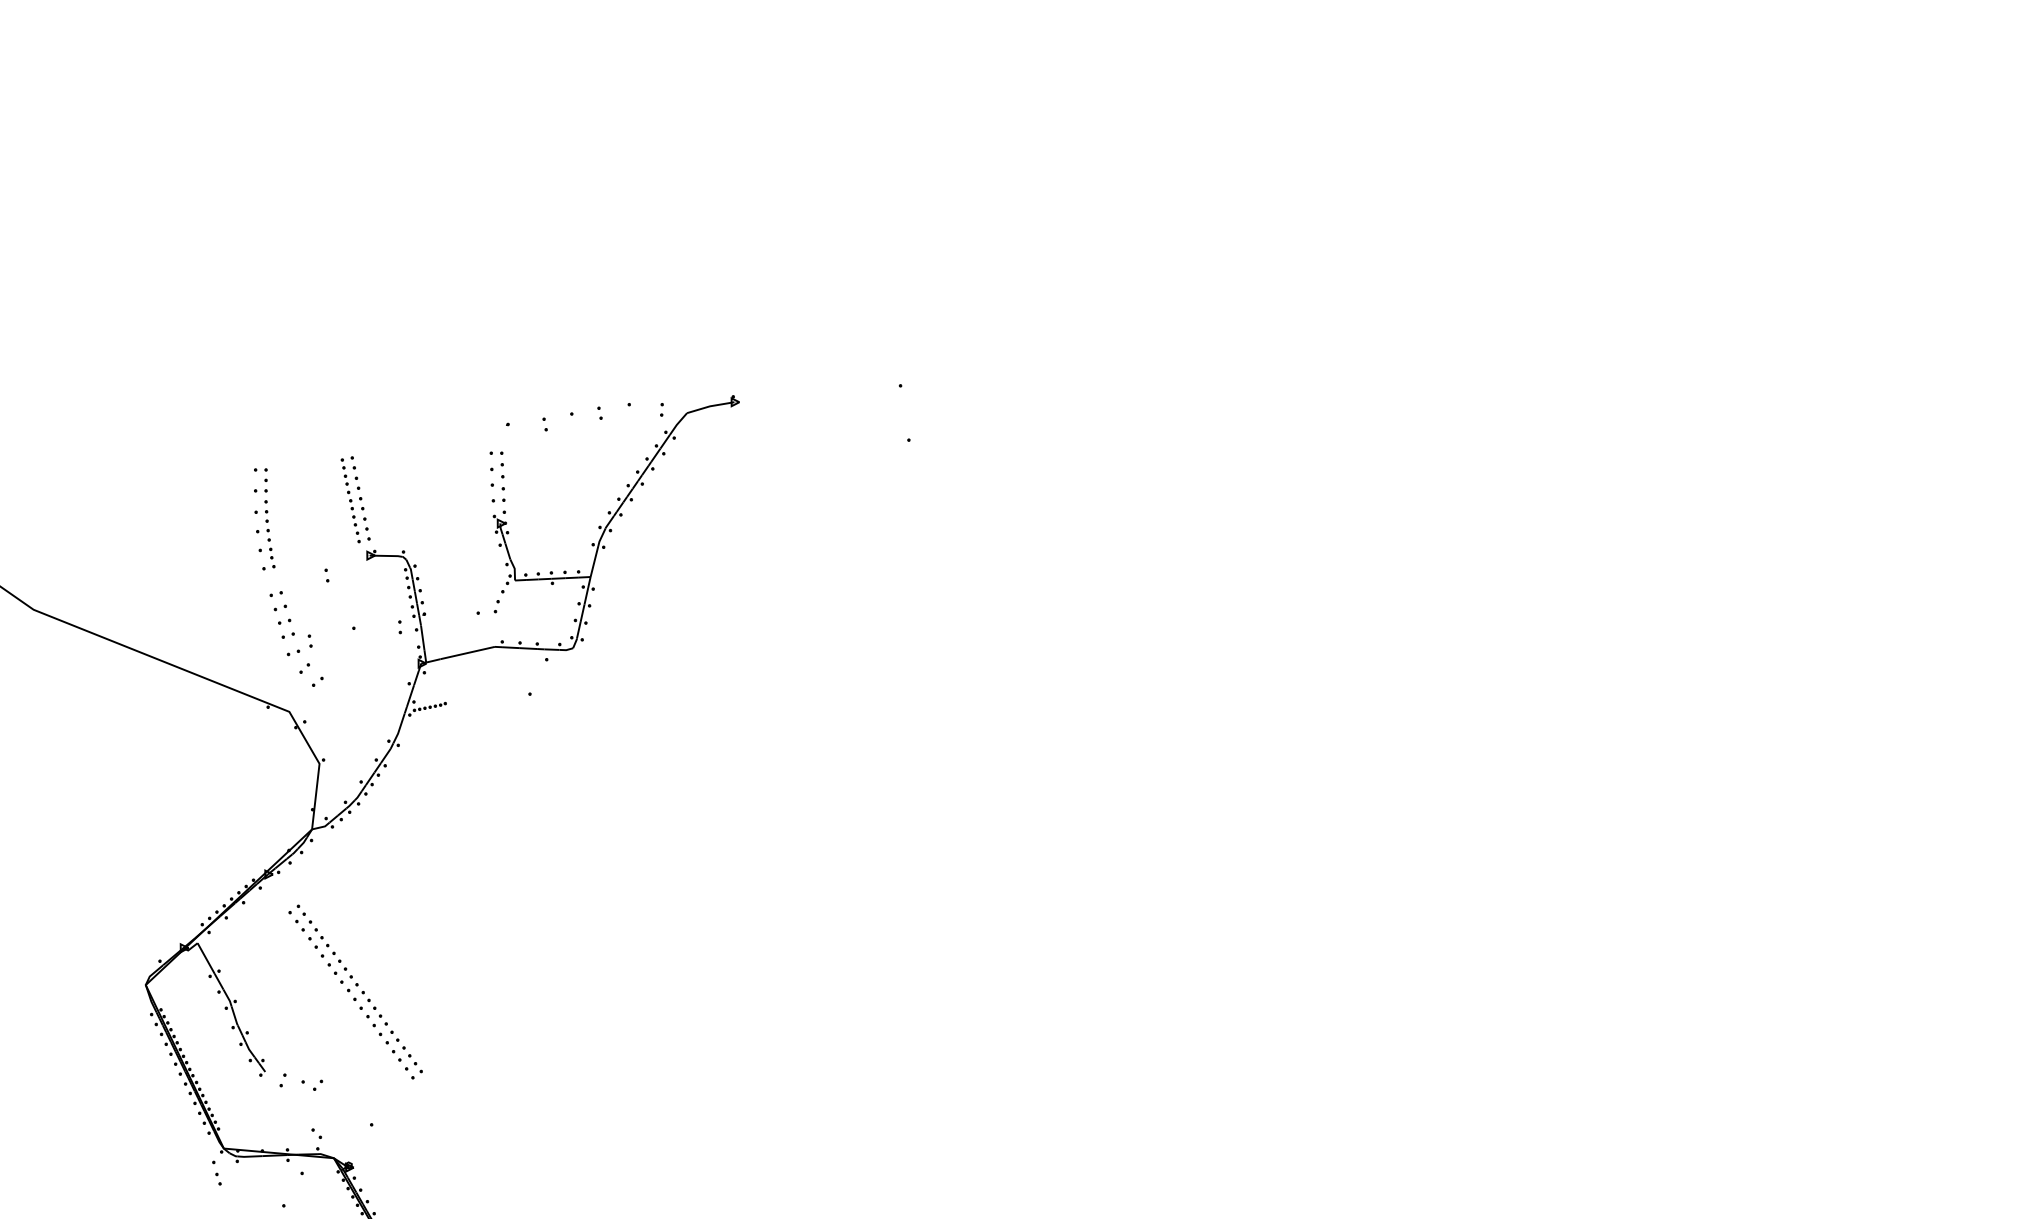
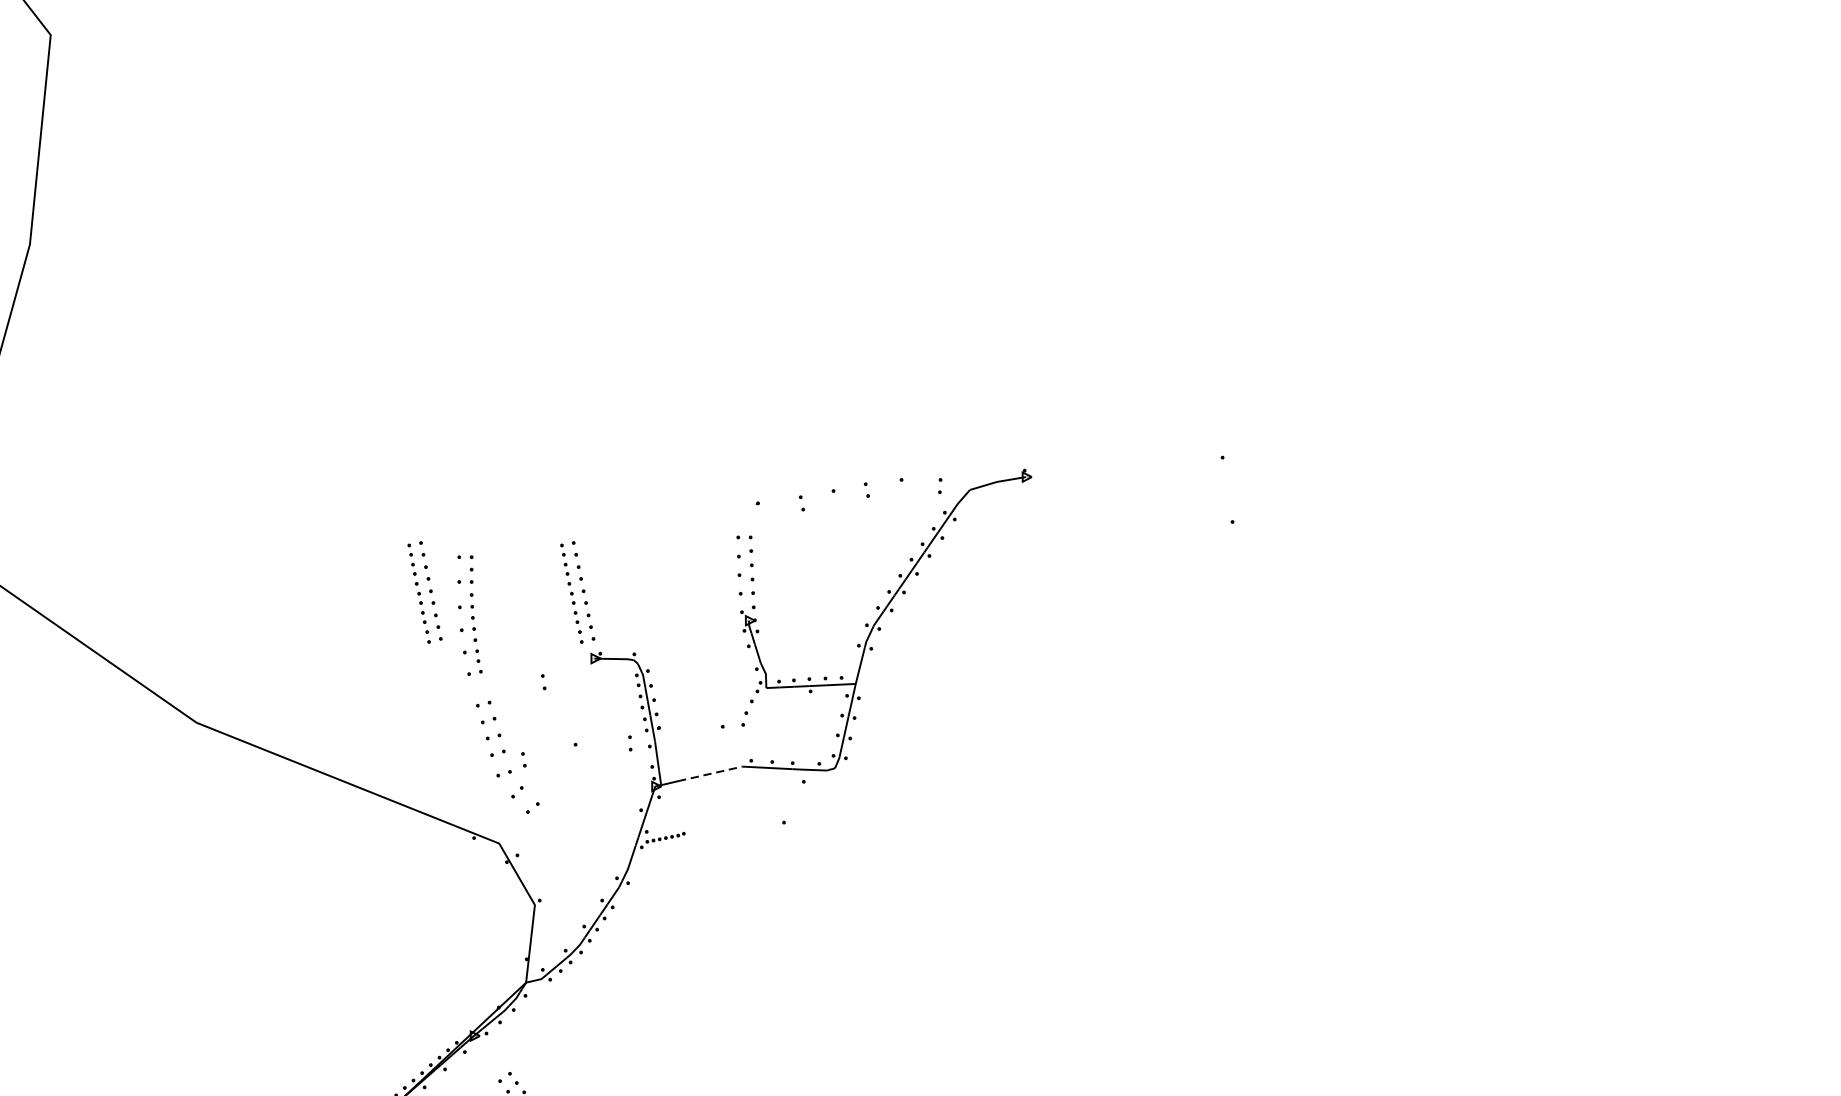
part: (226, 499) -> (424, 592), added
line: (467, 653) -> (710, 774), solid -> dashed

